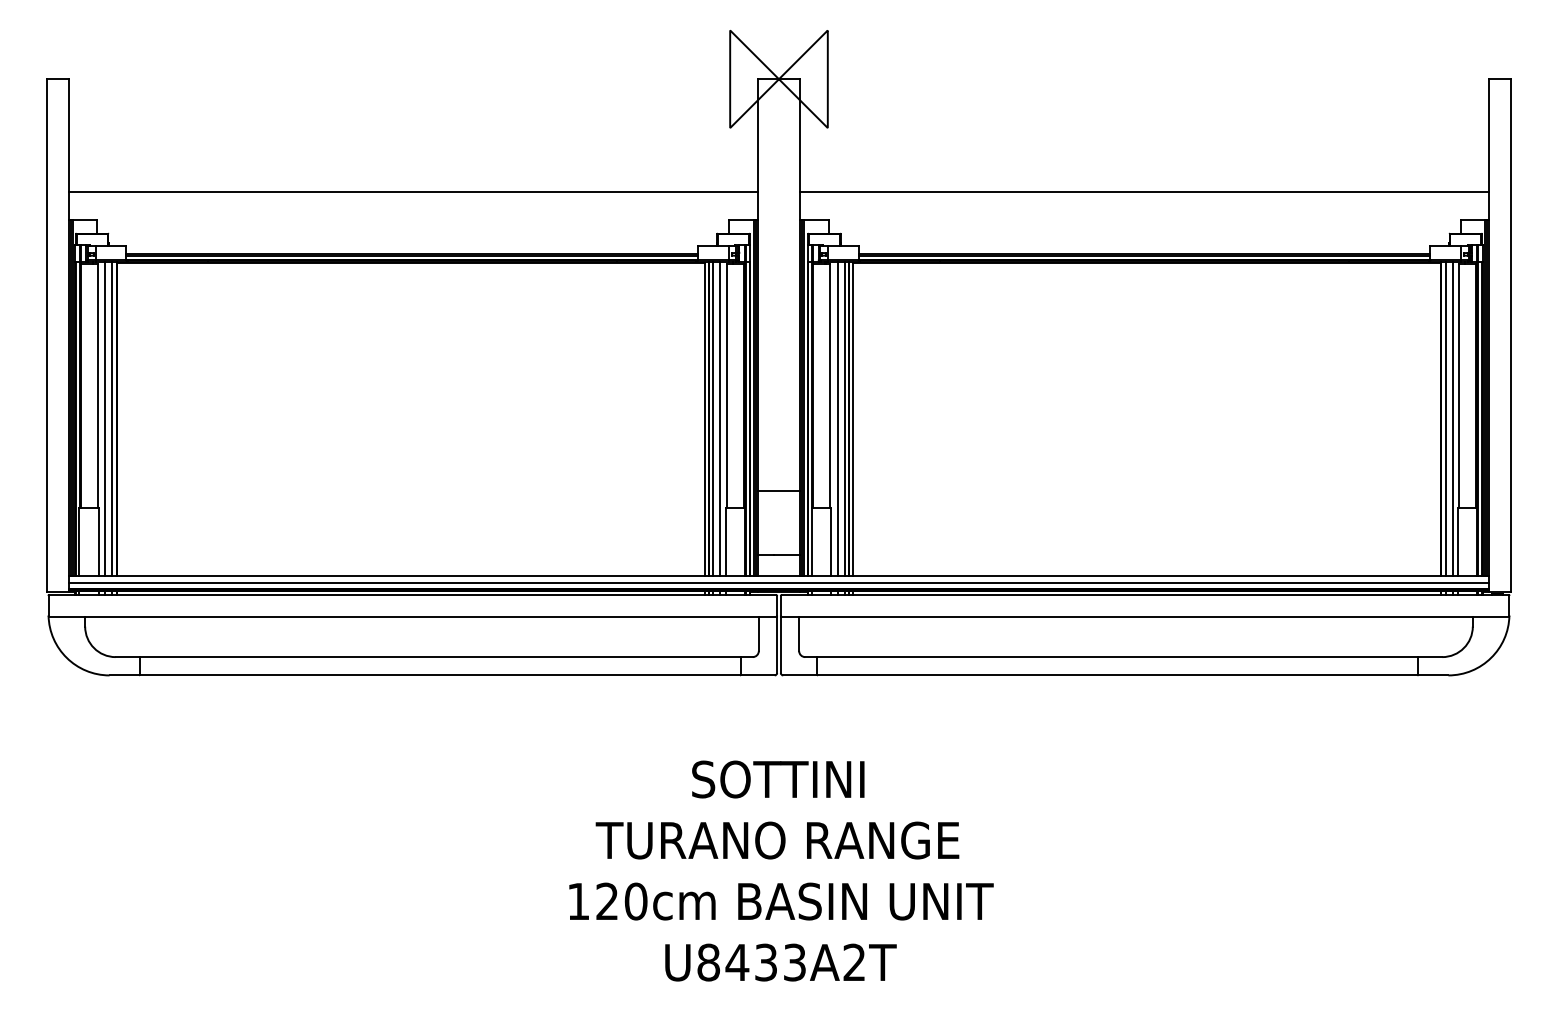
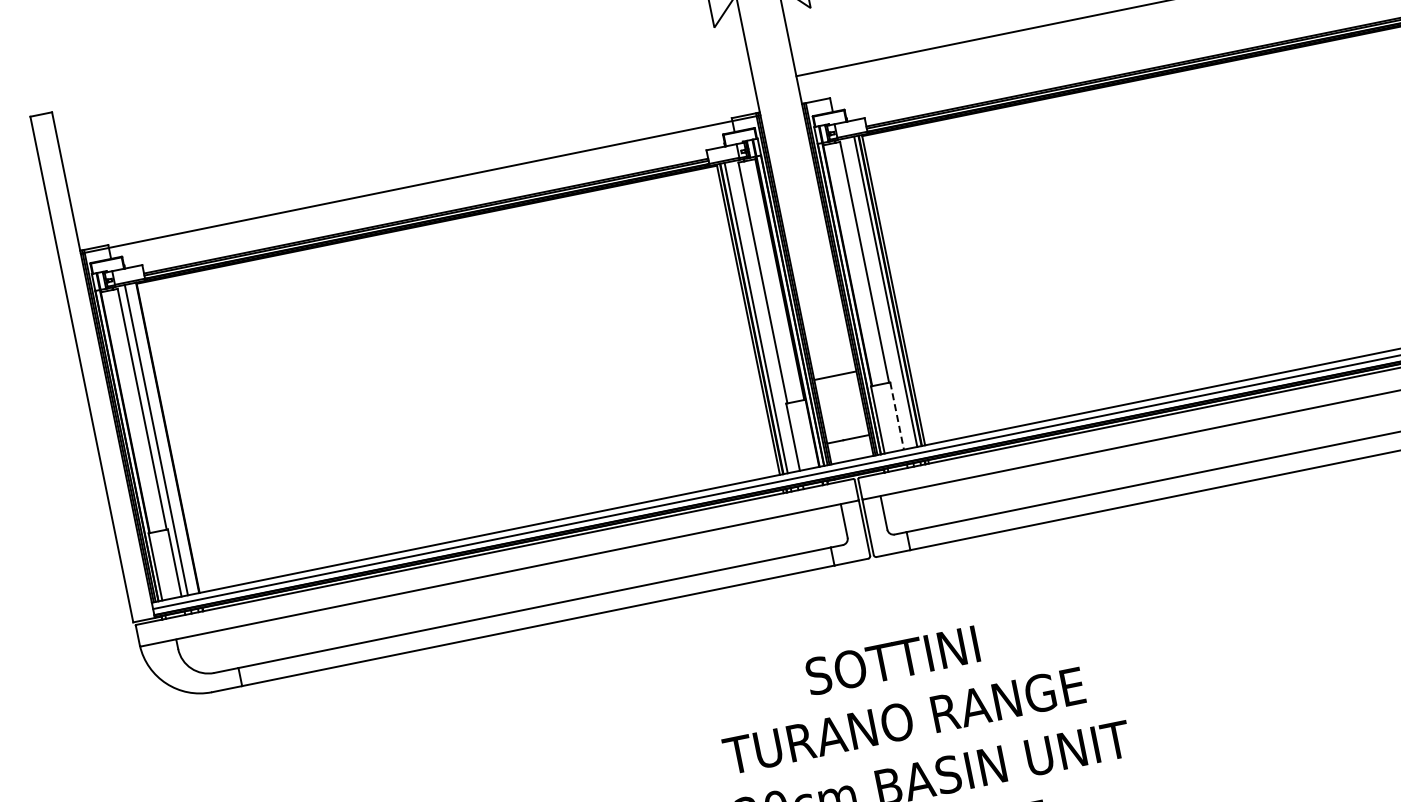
line: (412, 191) -> (419, 184), moved
line: (112, 418) -> (163, 438), removed
line: (720, 418) -> (763, 316), removed
line: (837, 418) -> (878, 292), removed
line: (831, 542) -> (897, 416), solid -> dashed

